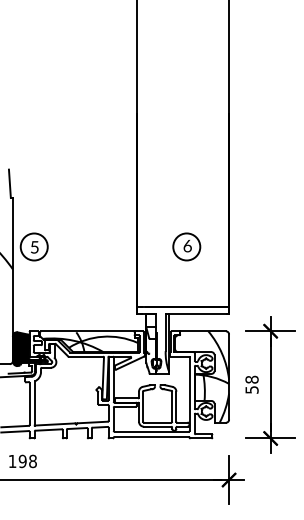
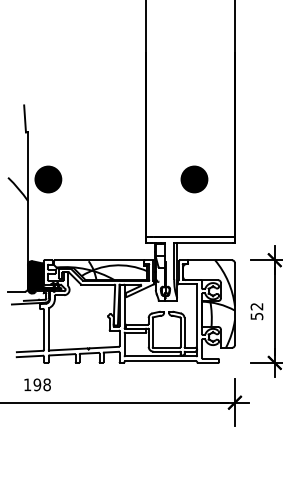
fill: (33, 246) -> (47, 179), added
fill: (186, 246) -> (194, 179), added
text: (251, 379) -> (256, 306), 58 -> 52

